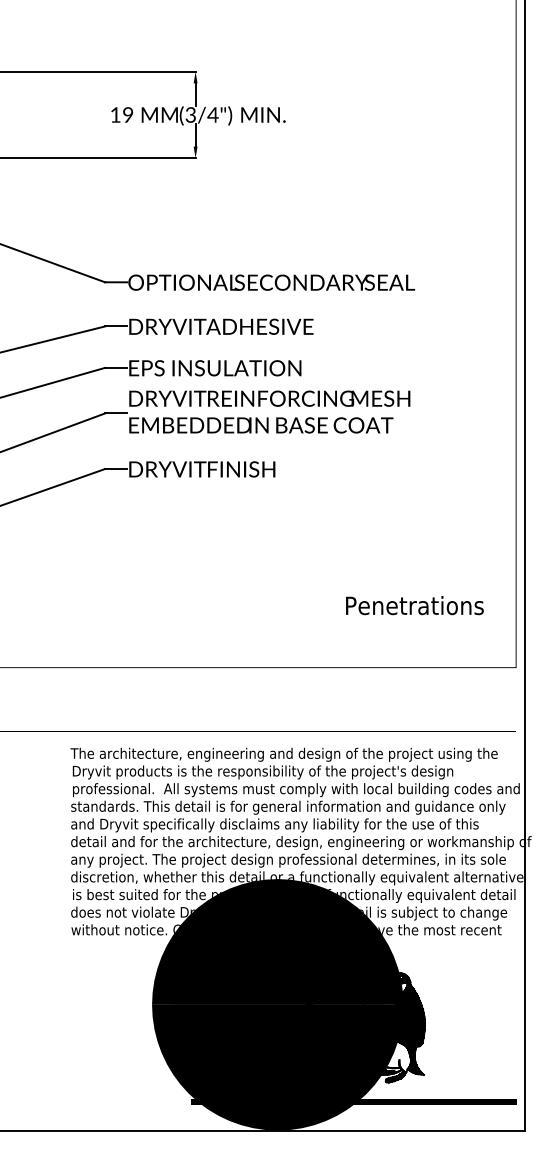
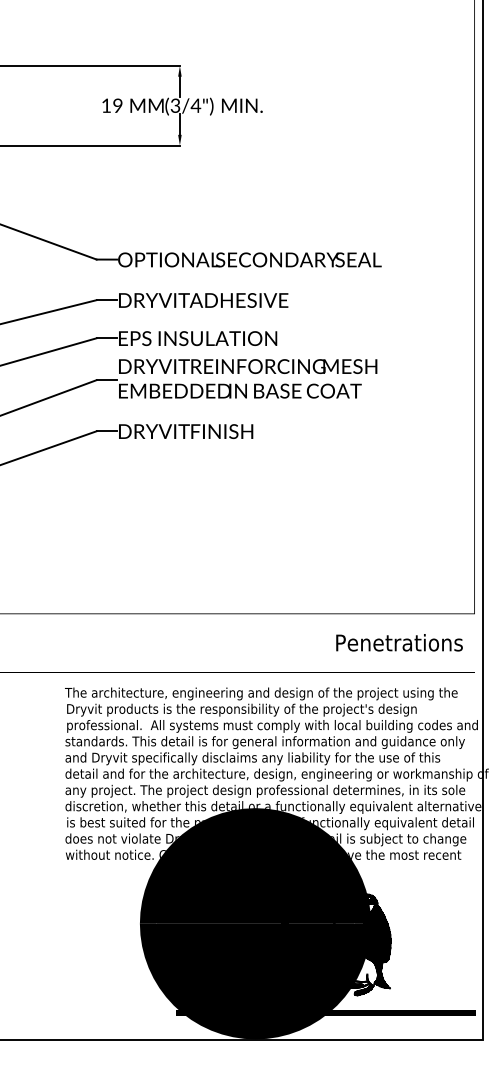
text: (414, 605) -> (399, 642), moved

